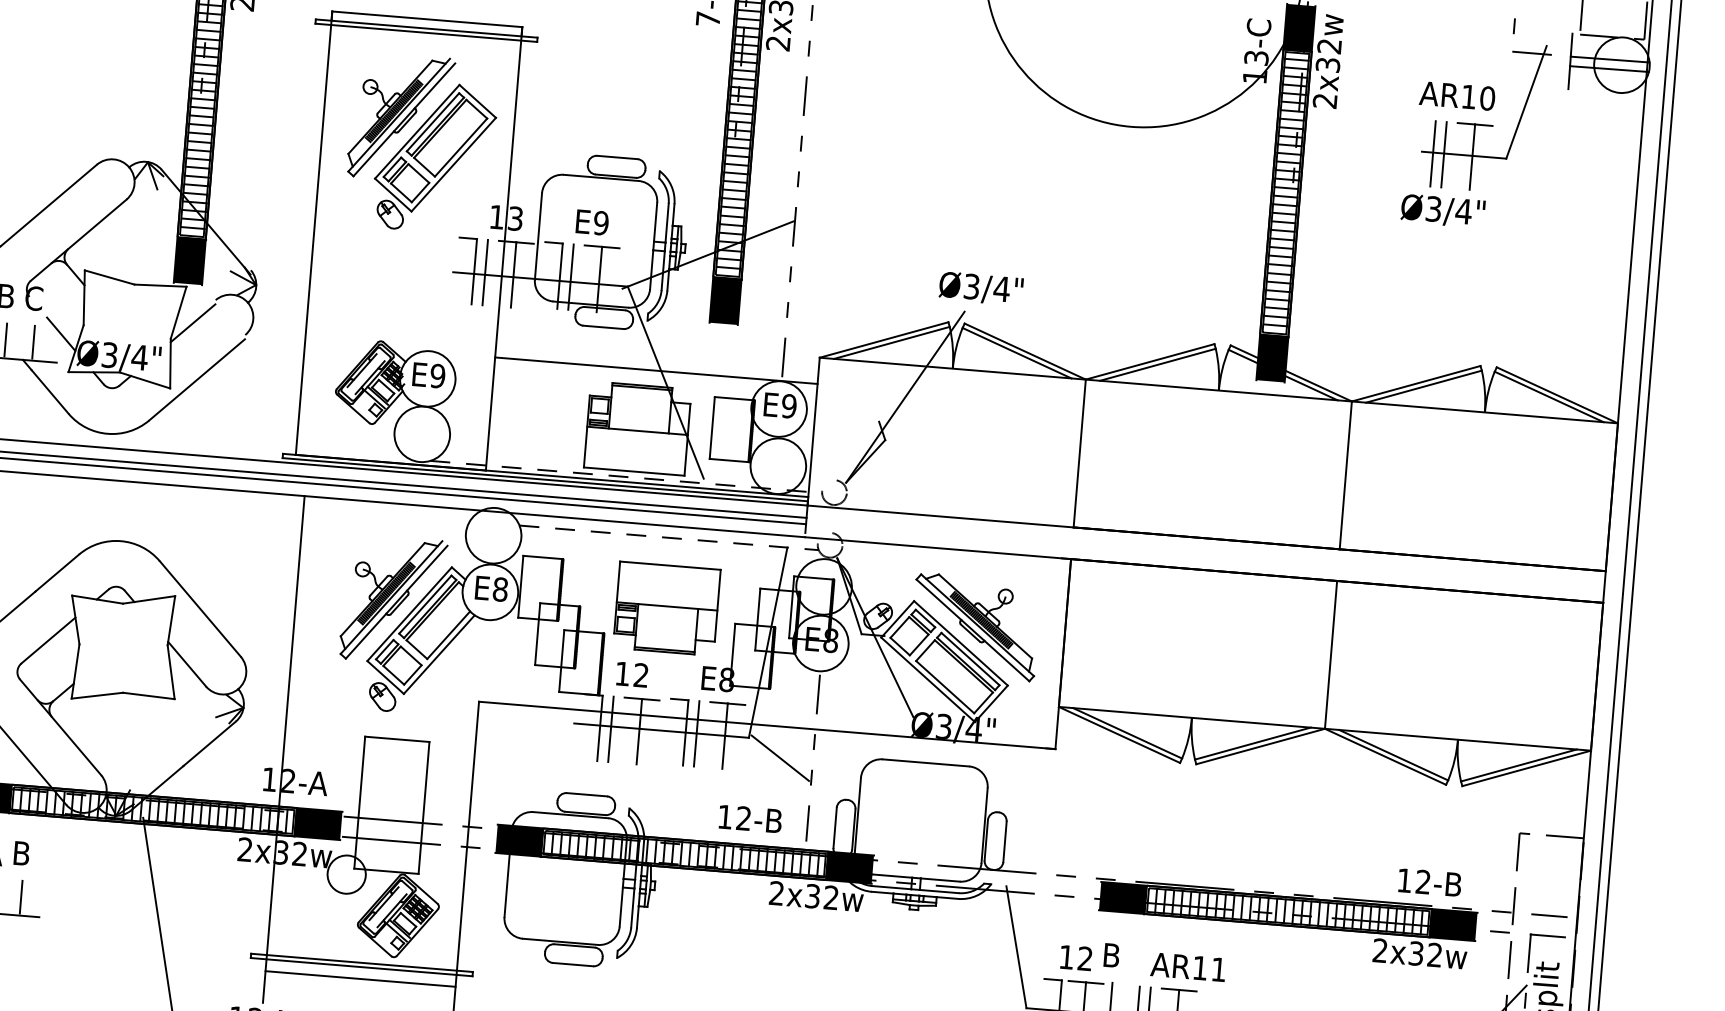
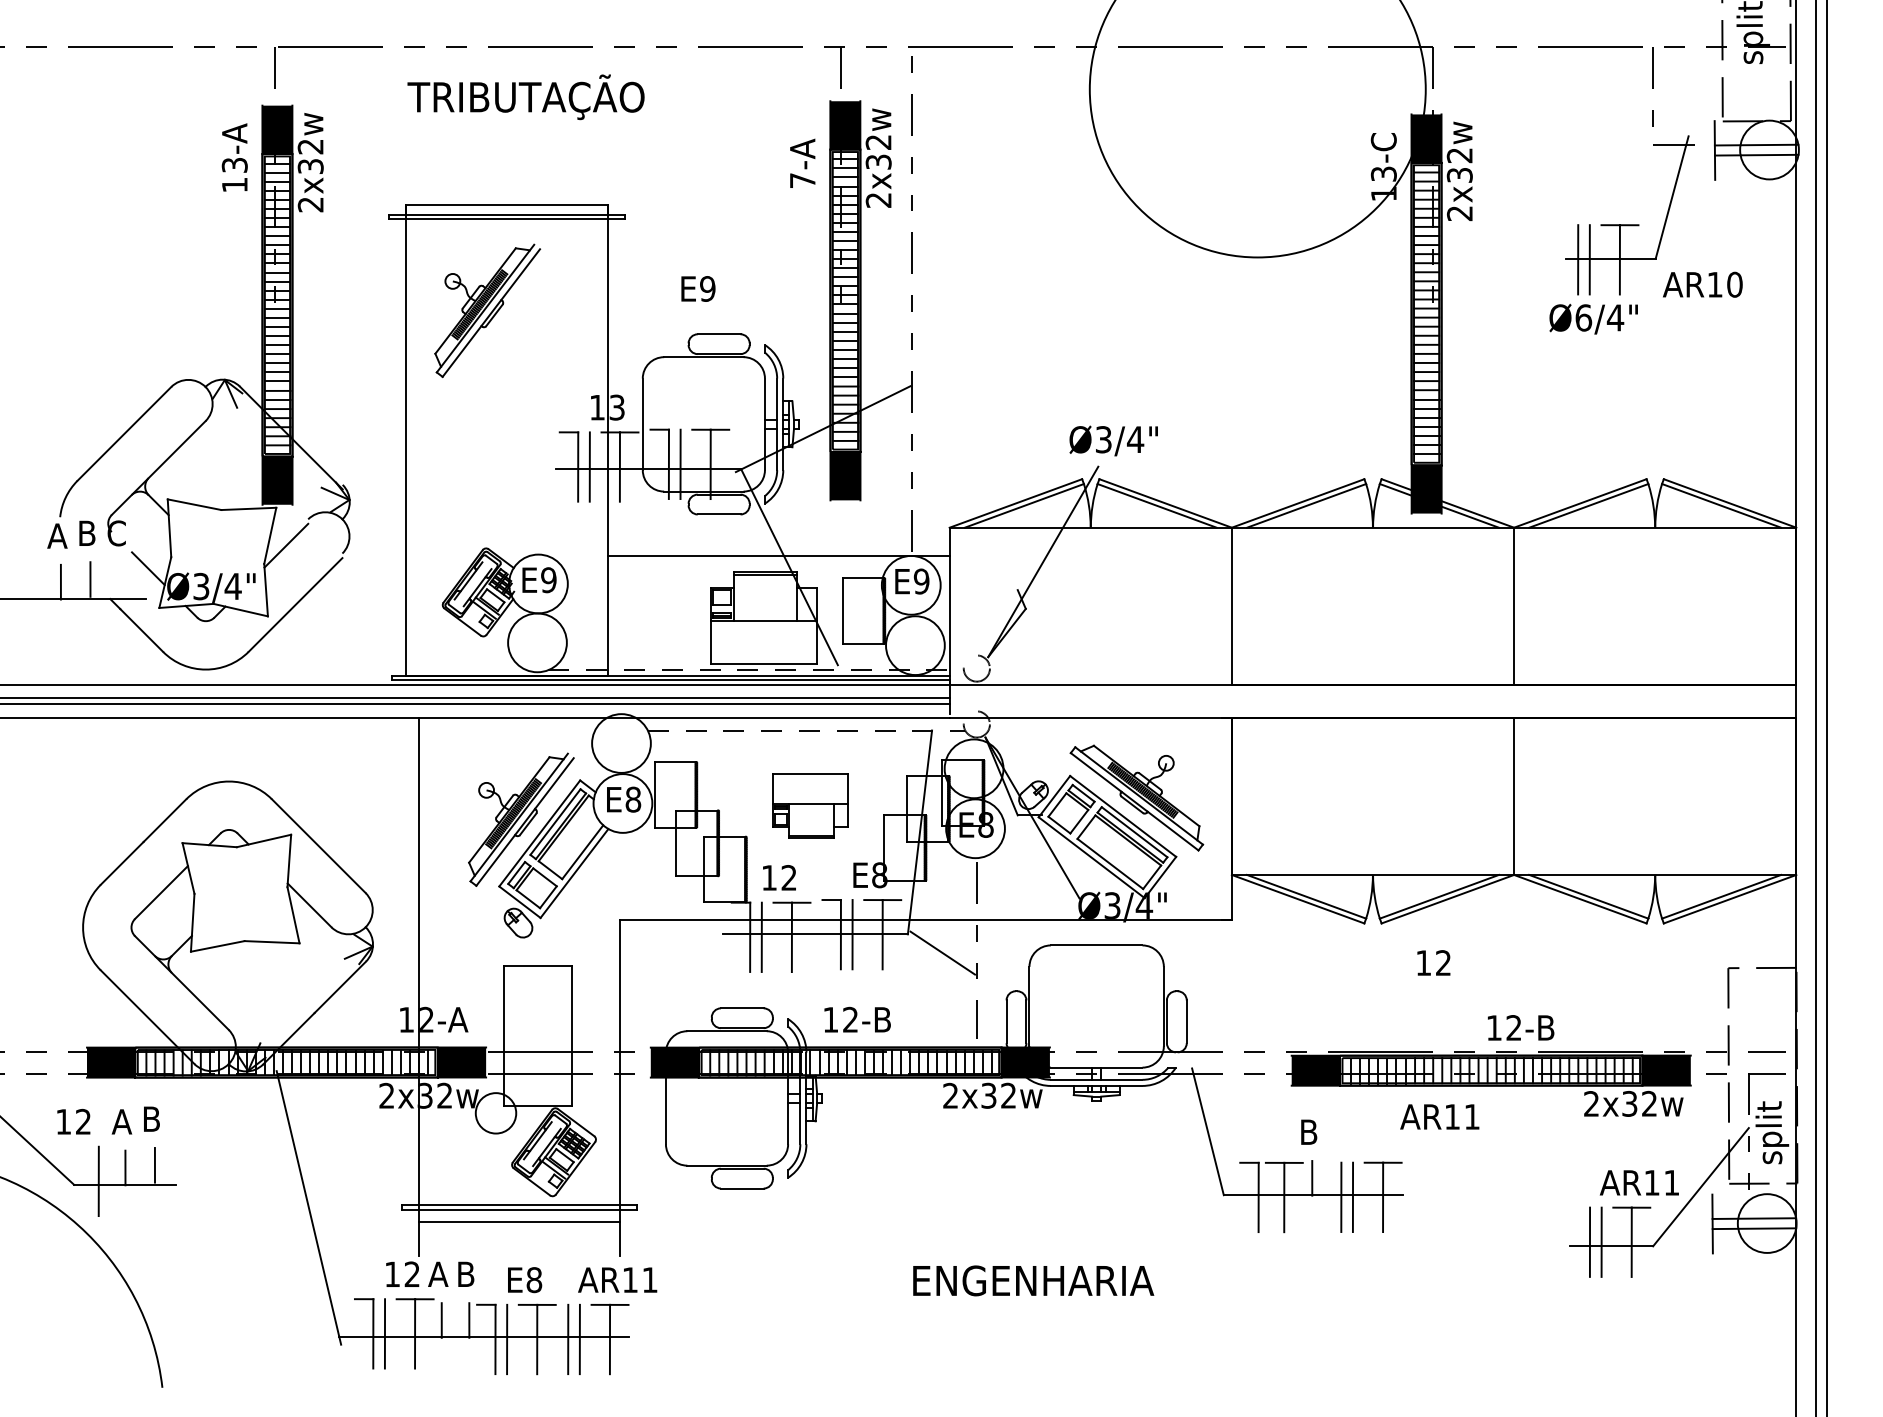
text: (1457, 95) -> (1702, 284), moved
part: (434, 156) -> (526, 349), removed
text: (1433, 208) -> (1583, 317), Ø3/4" -> Ø6/4"
text: (592, 222) -> (698, 288), moved
line: (33, 342) -> (119, 579), removed
part: (667, 608) -> (810, 805), size x0.7
text: (750, 818) -> (857, 1019), moved
text: (1429, 882) -> (1520, 1027), moved
text: (1075, 957) -> (1433, 962), moved
text: (1188, 966) -> (1439, 1116), moved

